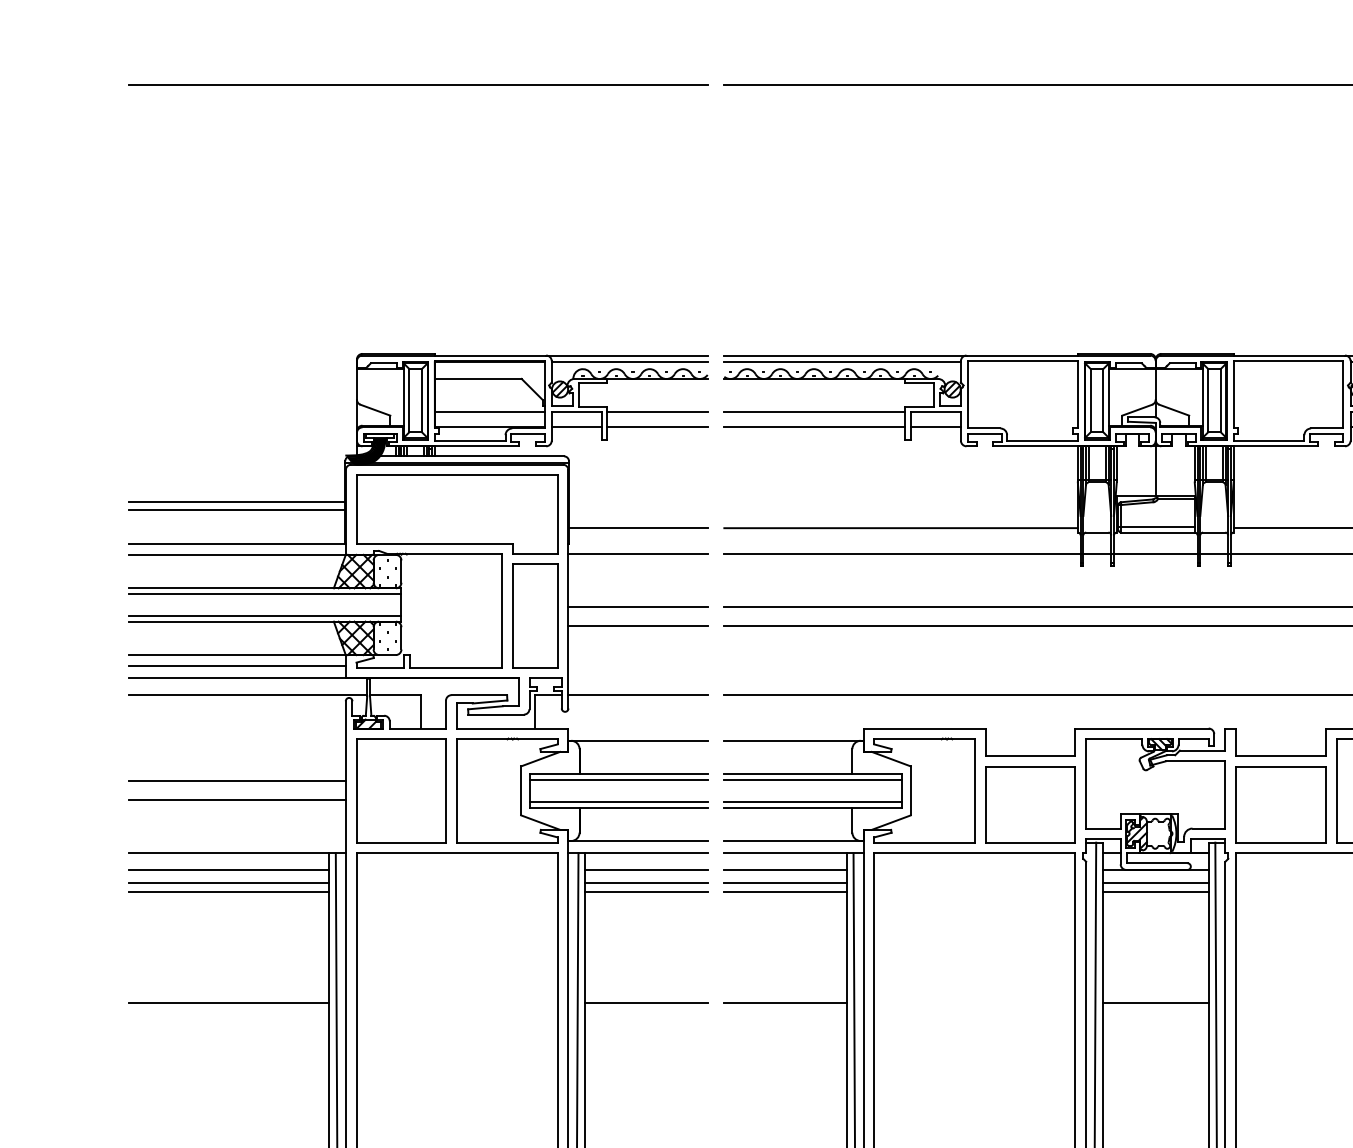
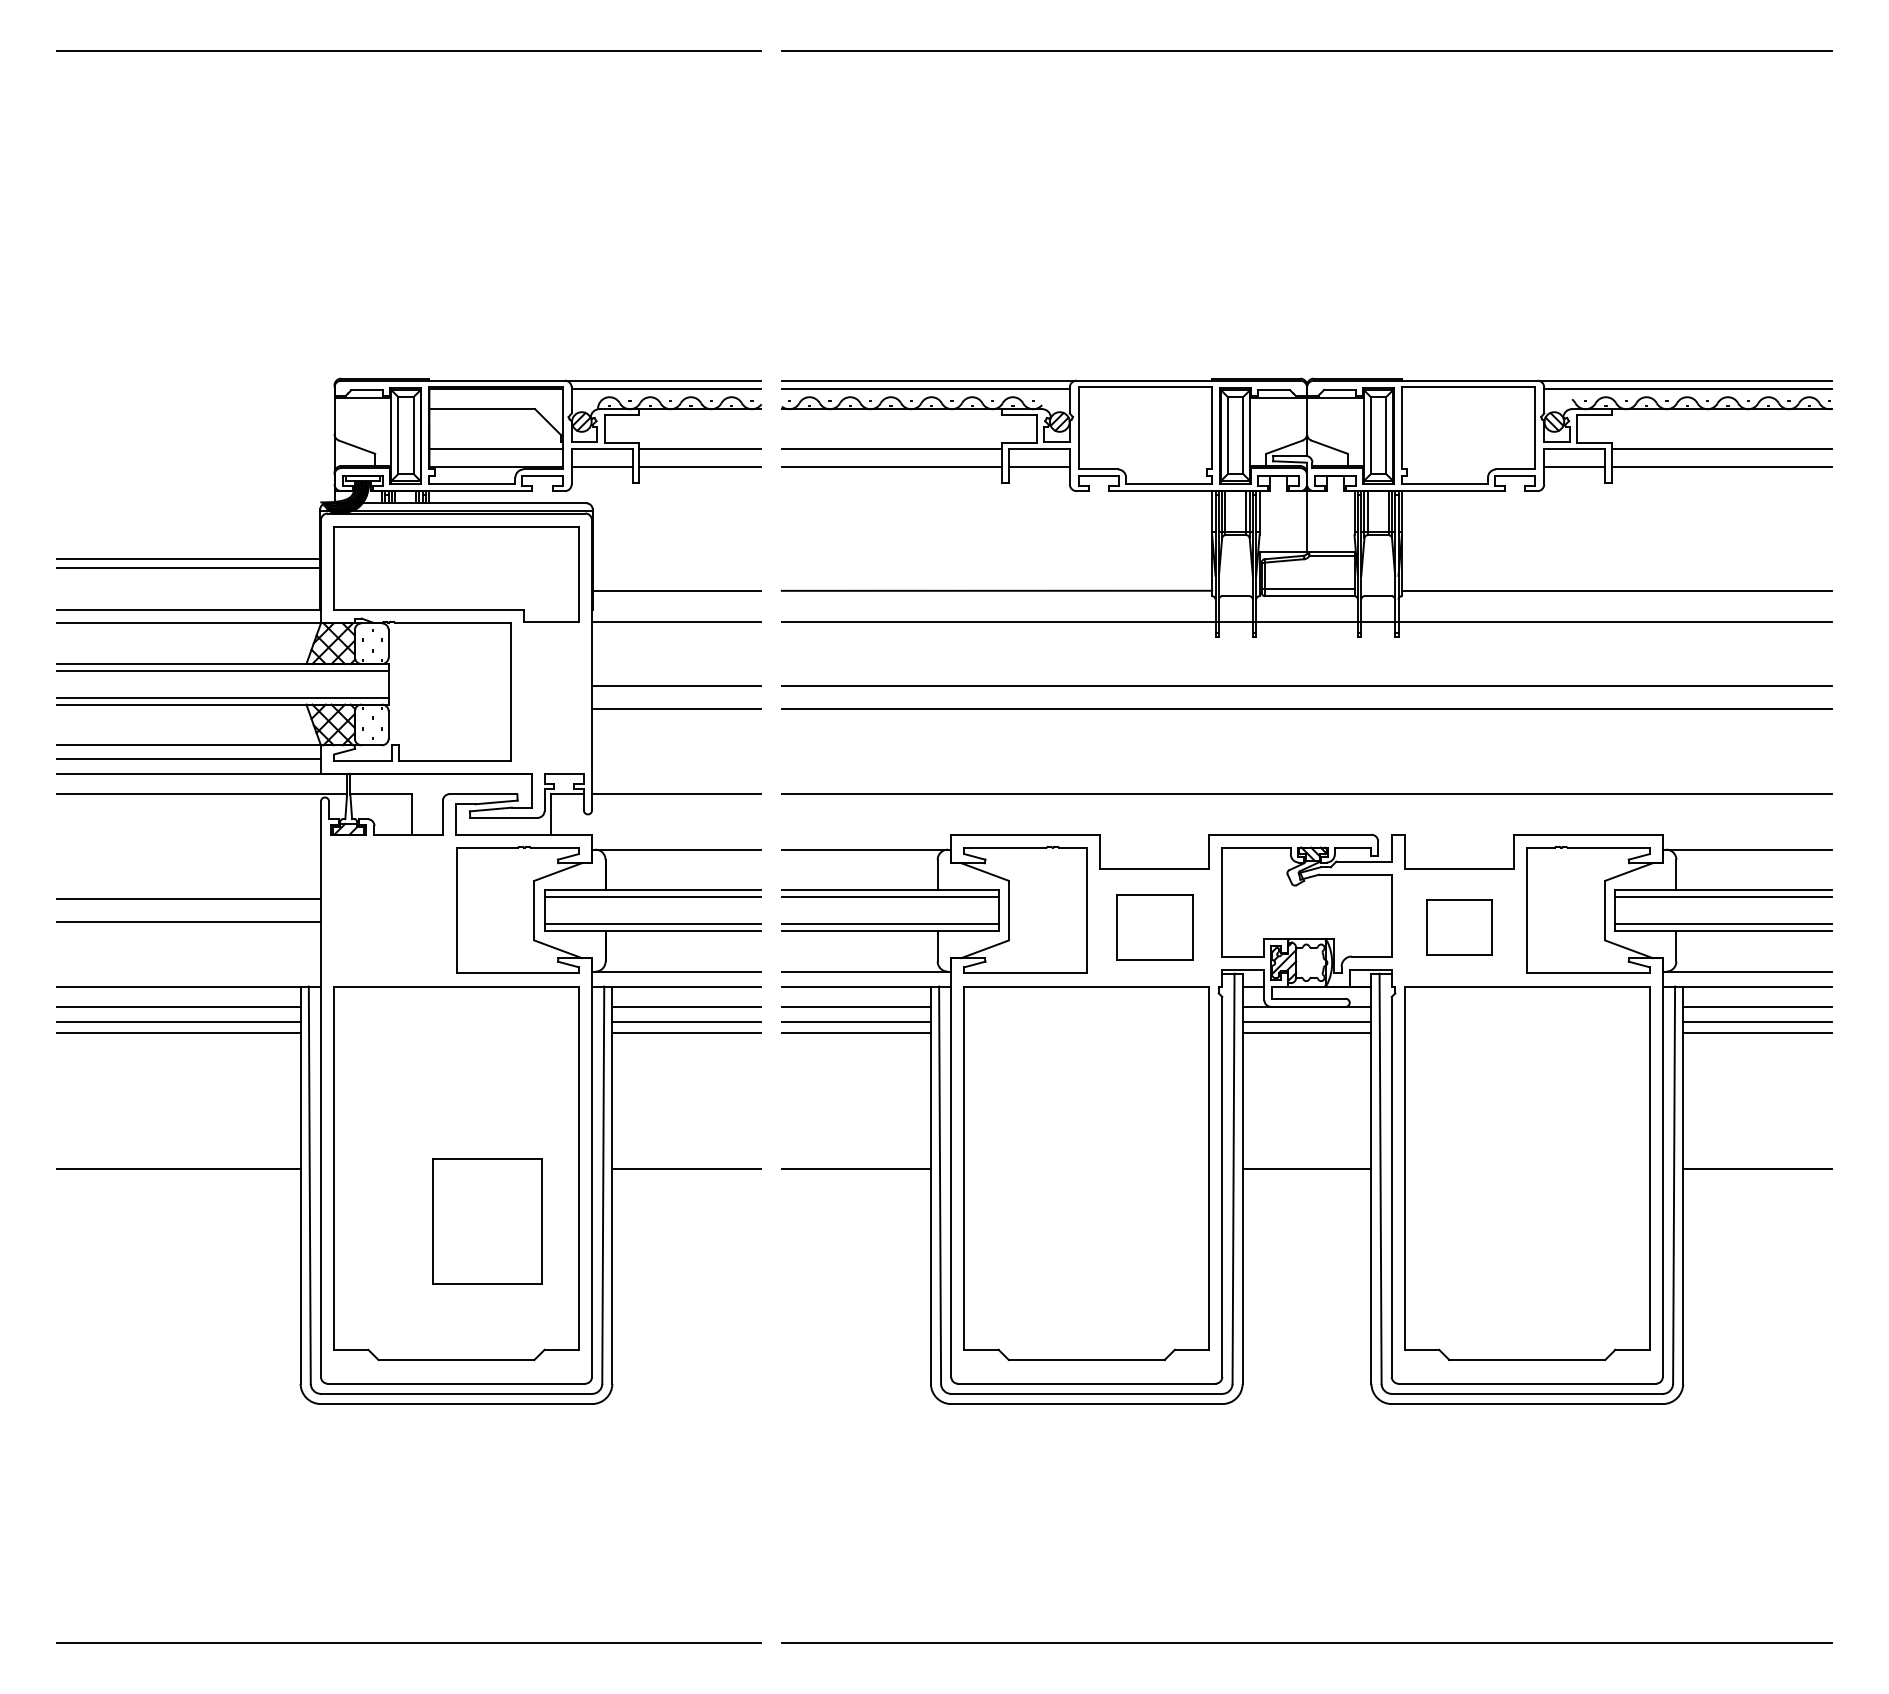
part: (535, 615) -> (551, 697), removed
part: (401, 790) -> (487, 1221), moved
part: (1030, 804) -> (1154, 927), size x0.7
part: (1280, 804) -> (1459, 927), size x0.6

